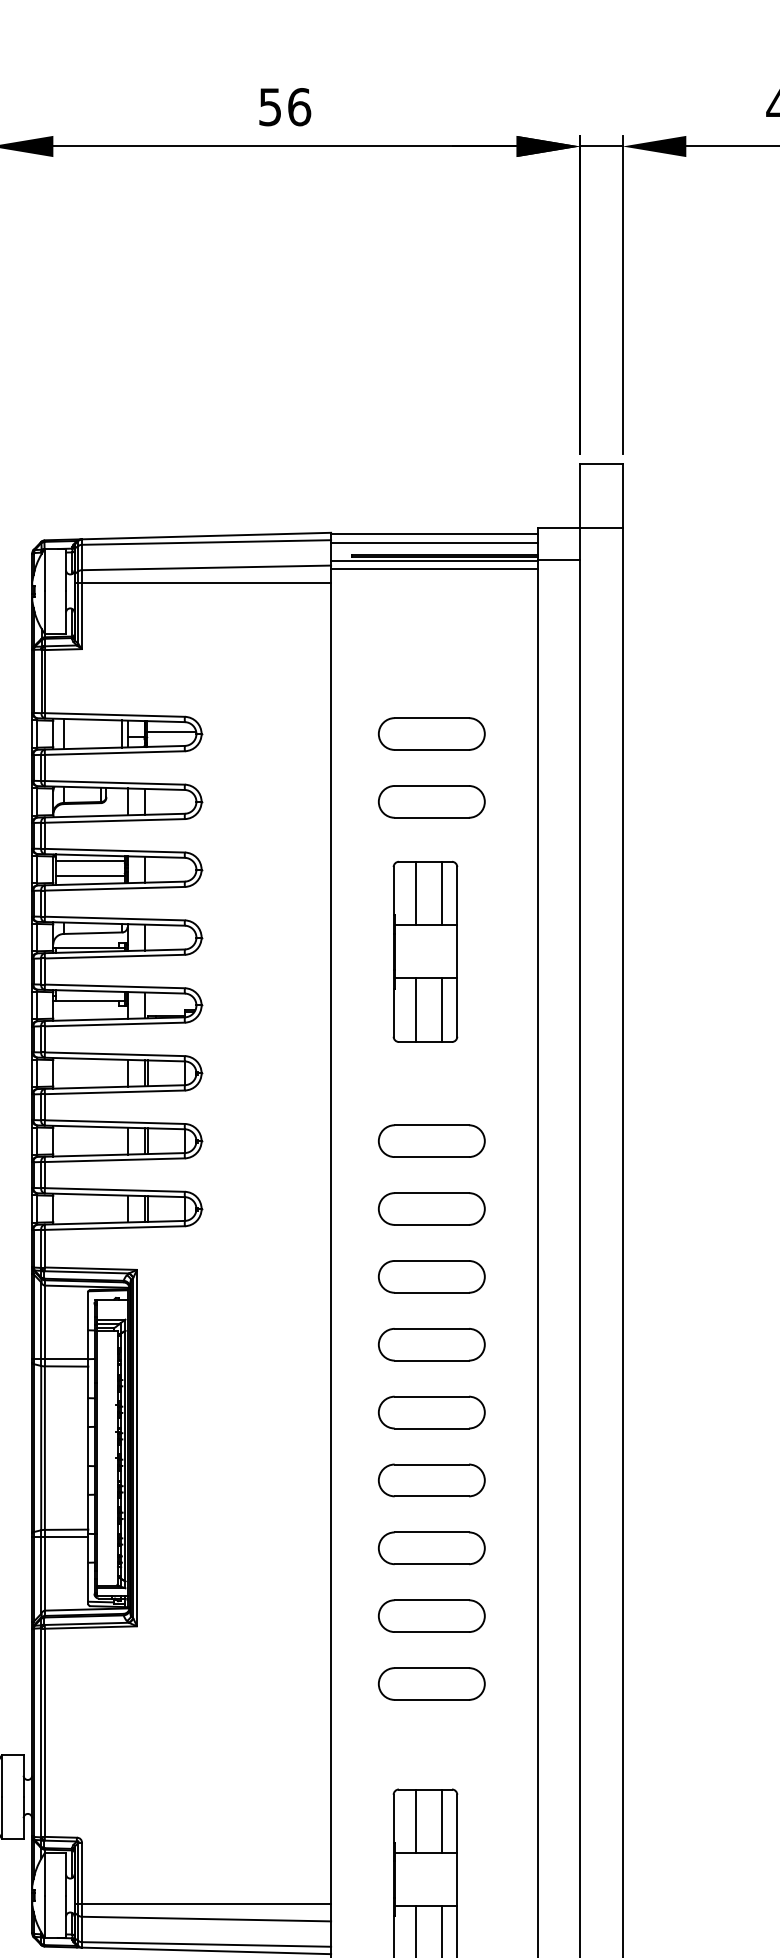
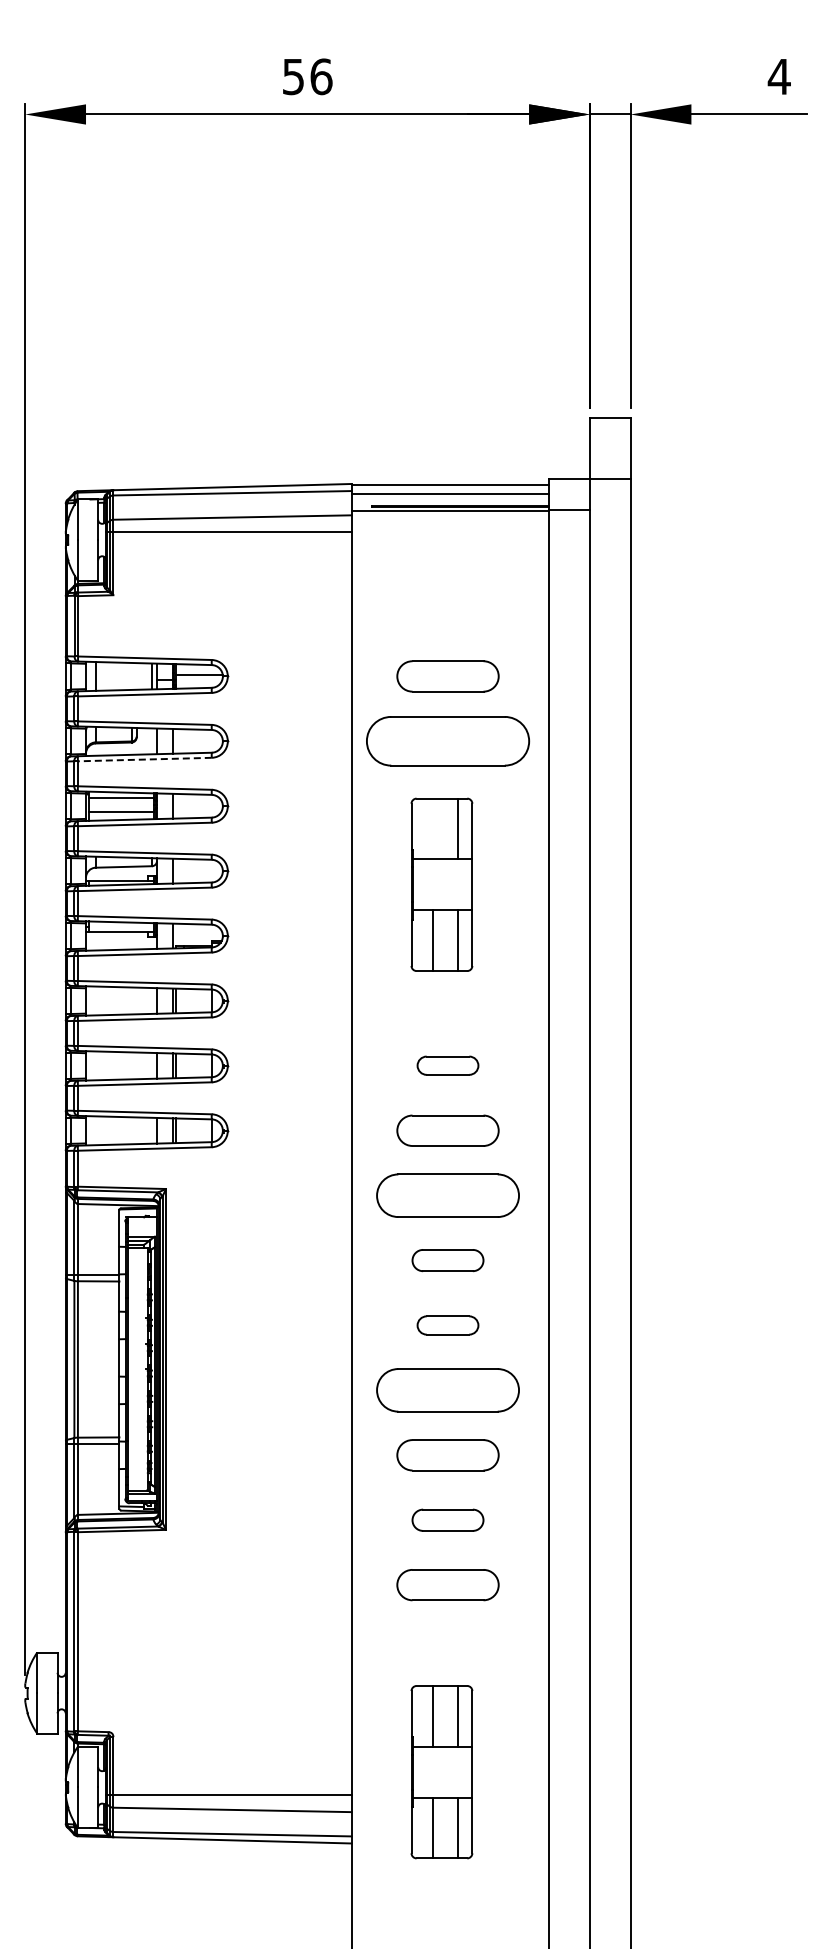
line: (434, 568) -> (450, 518), removed
part: (431, 802) -> (447, 741), size x1.6
line: (114, 820) -> (144, 759), solid -> dashed
line: (415, 892) -> (432, 828), removed
part: (431, 1140) -> (447, 1065), size x0.6
part: (431, 1276) -> (447, 1195), size x1.4
part: (431, 1344) -> (447, 1260), size x0.7
part: (431, 1412) -> (447, 1325), size x0.6
part: (431, 1480) -> (447, 1390), size x1.4
part: (431, 1616) -> (447, 1520), size x0.7

